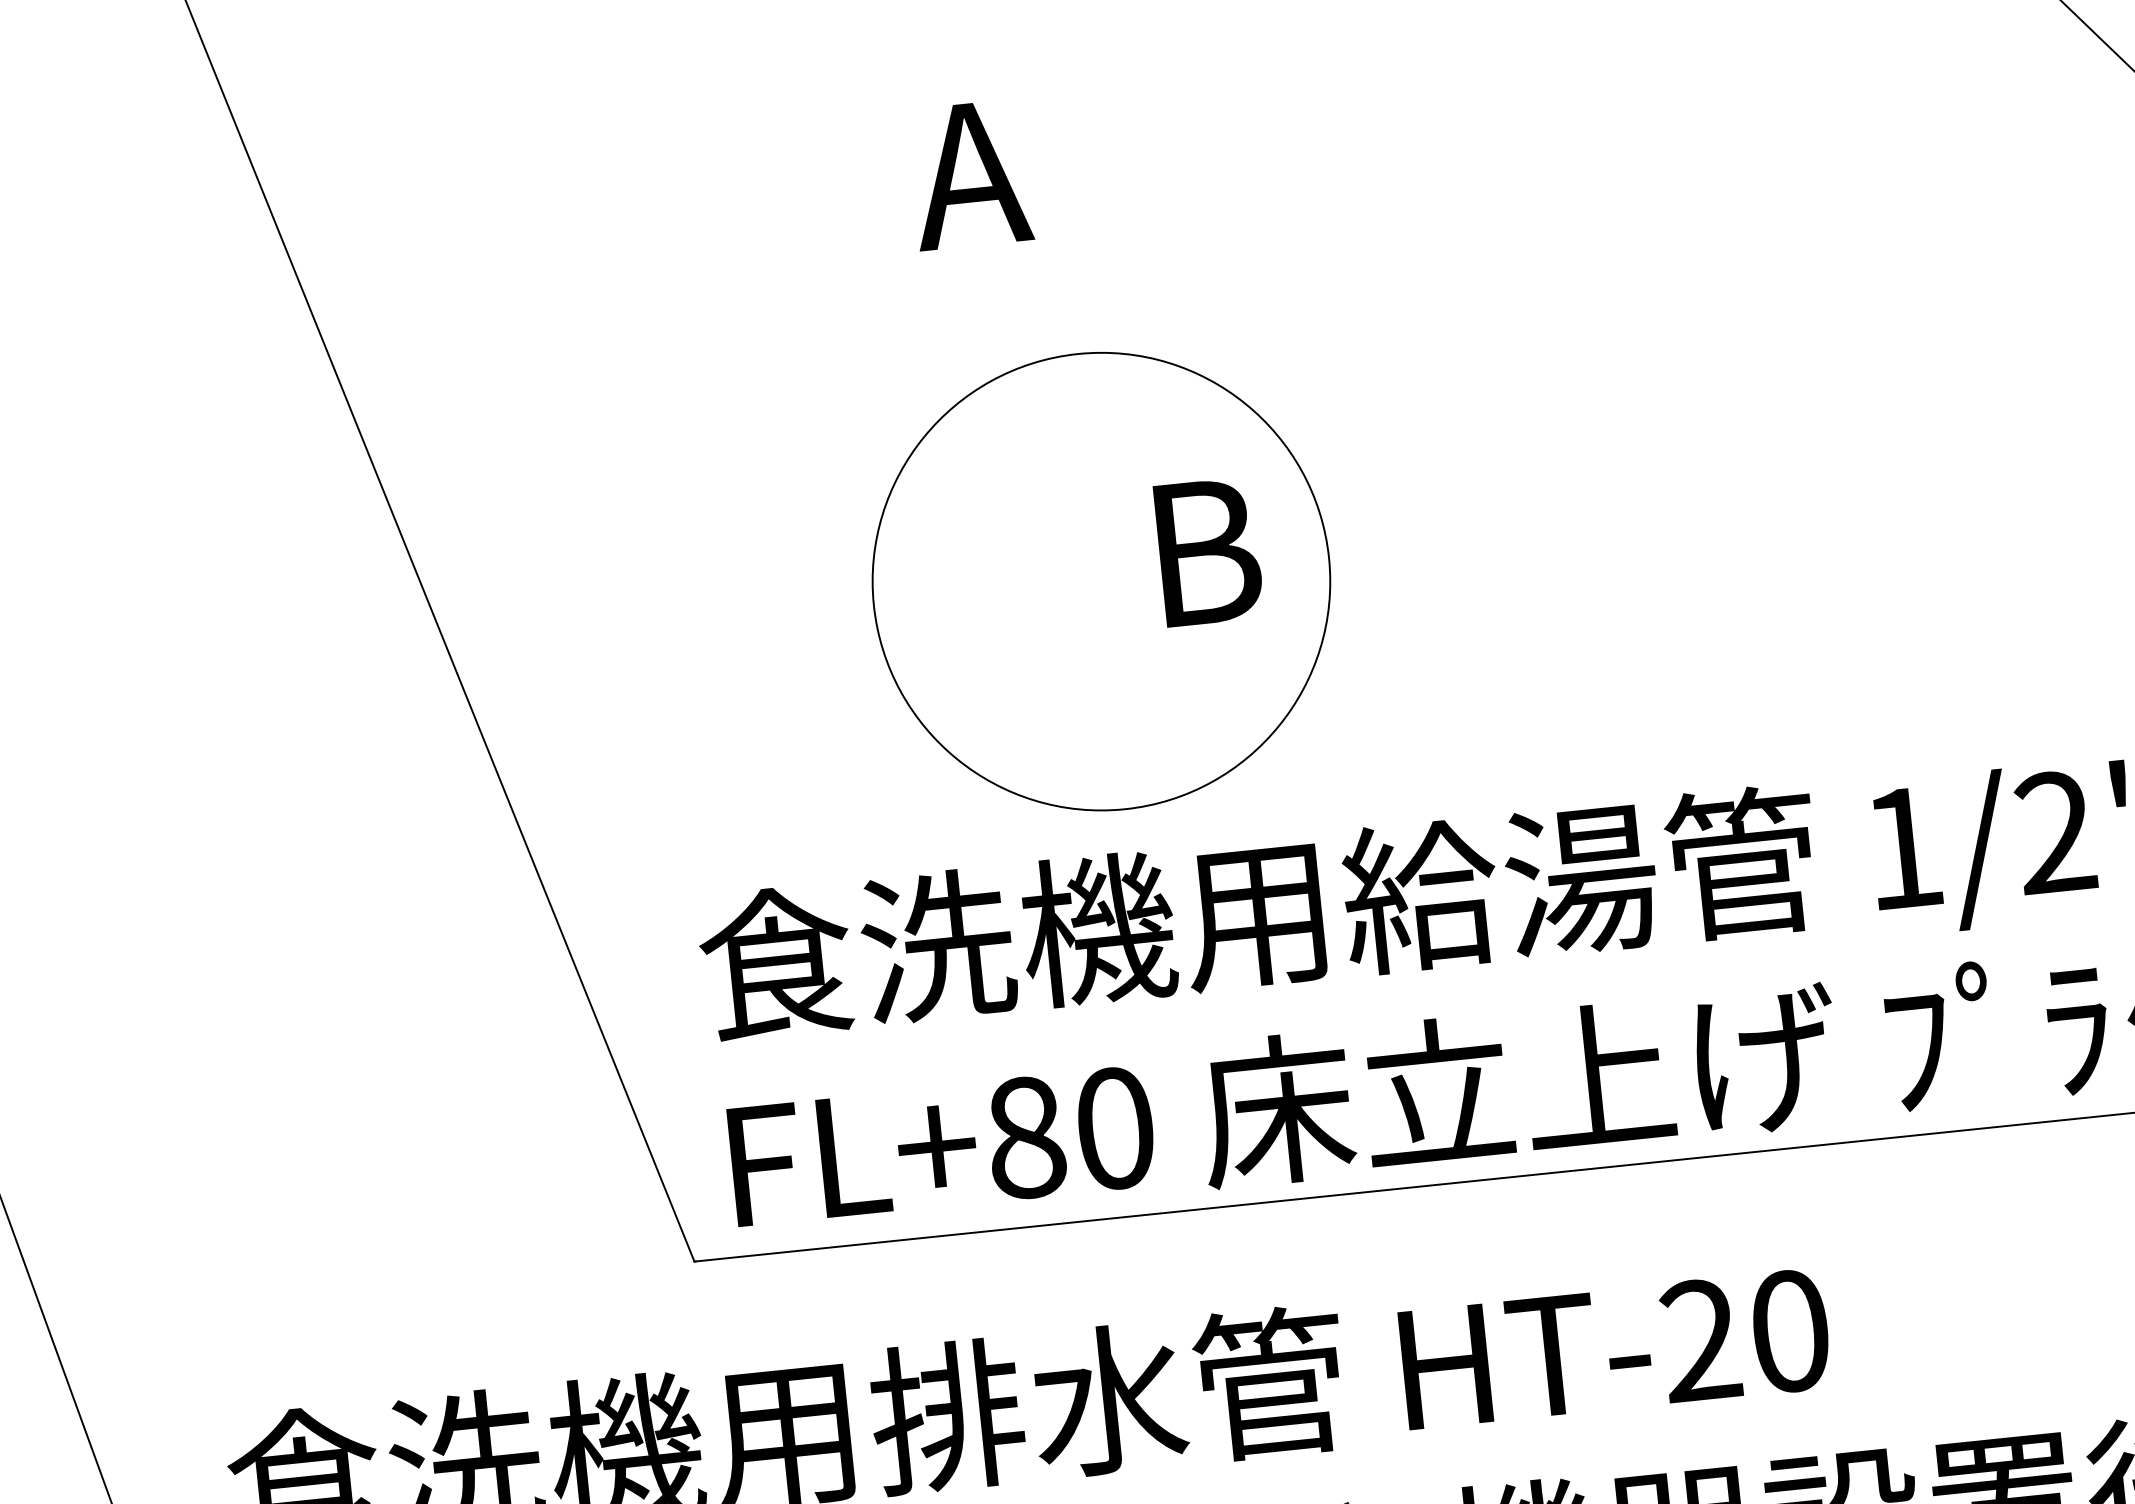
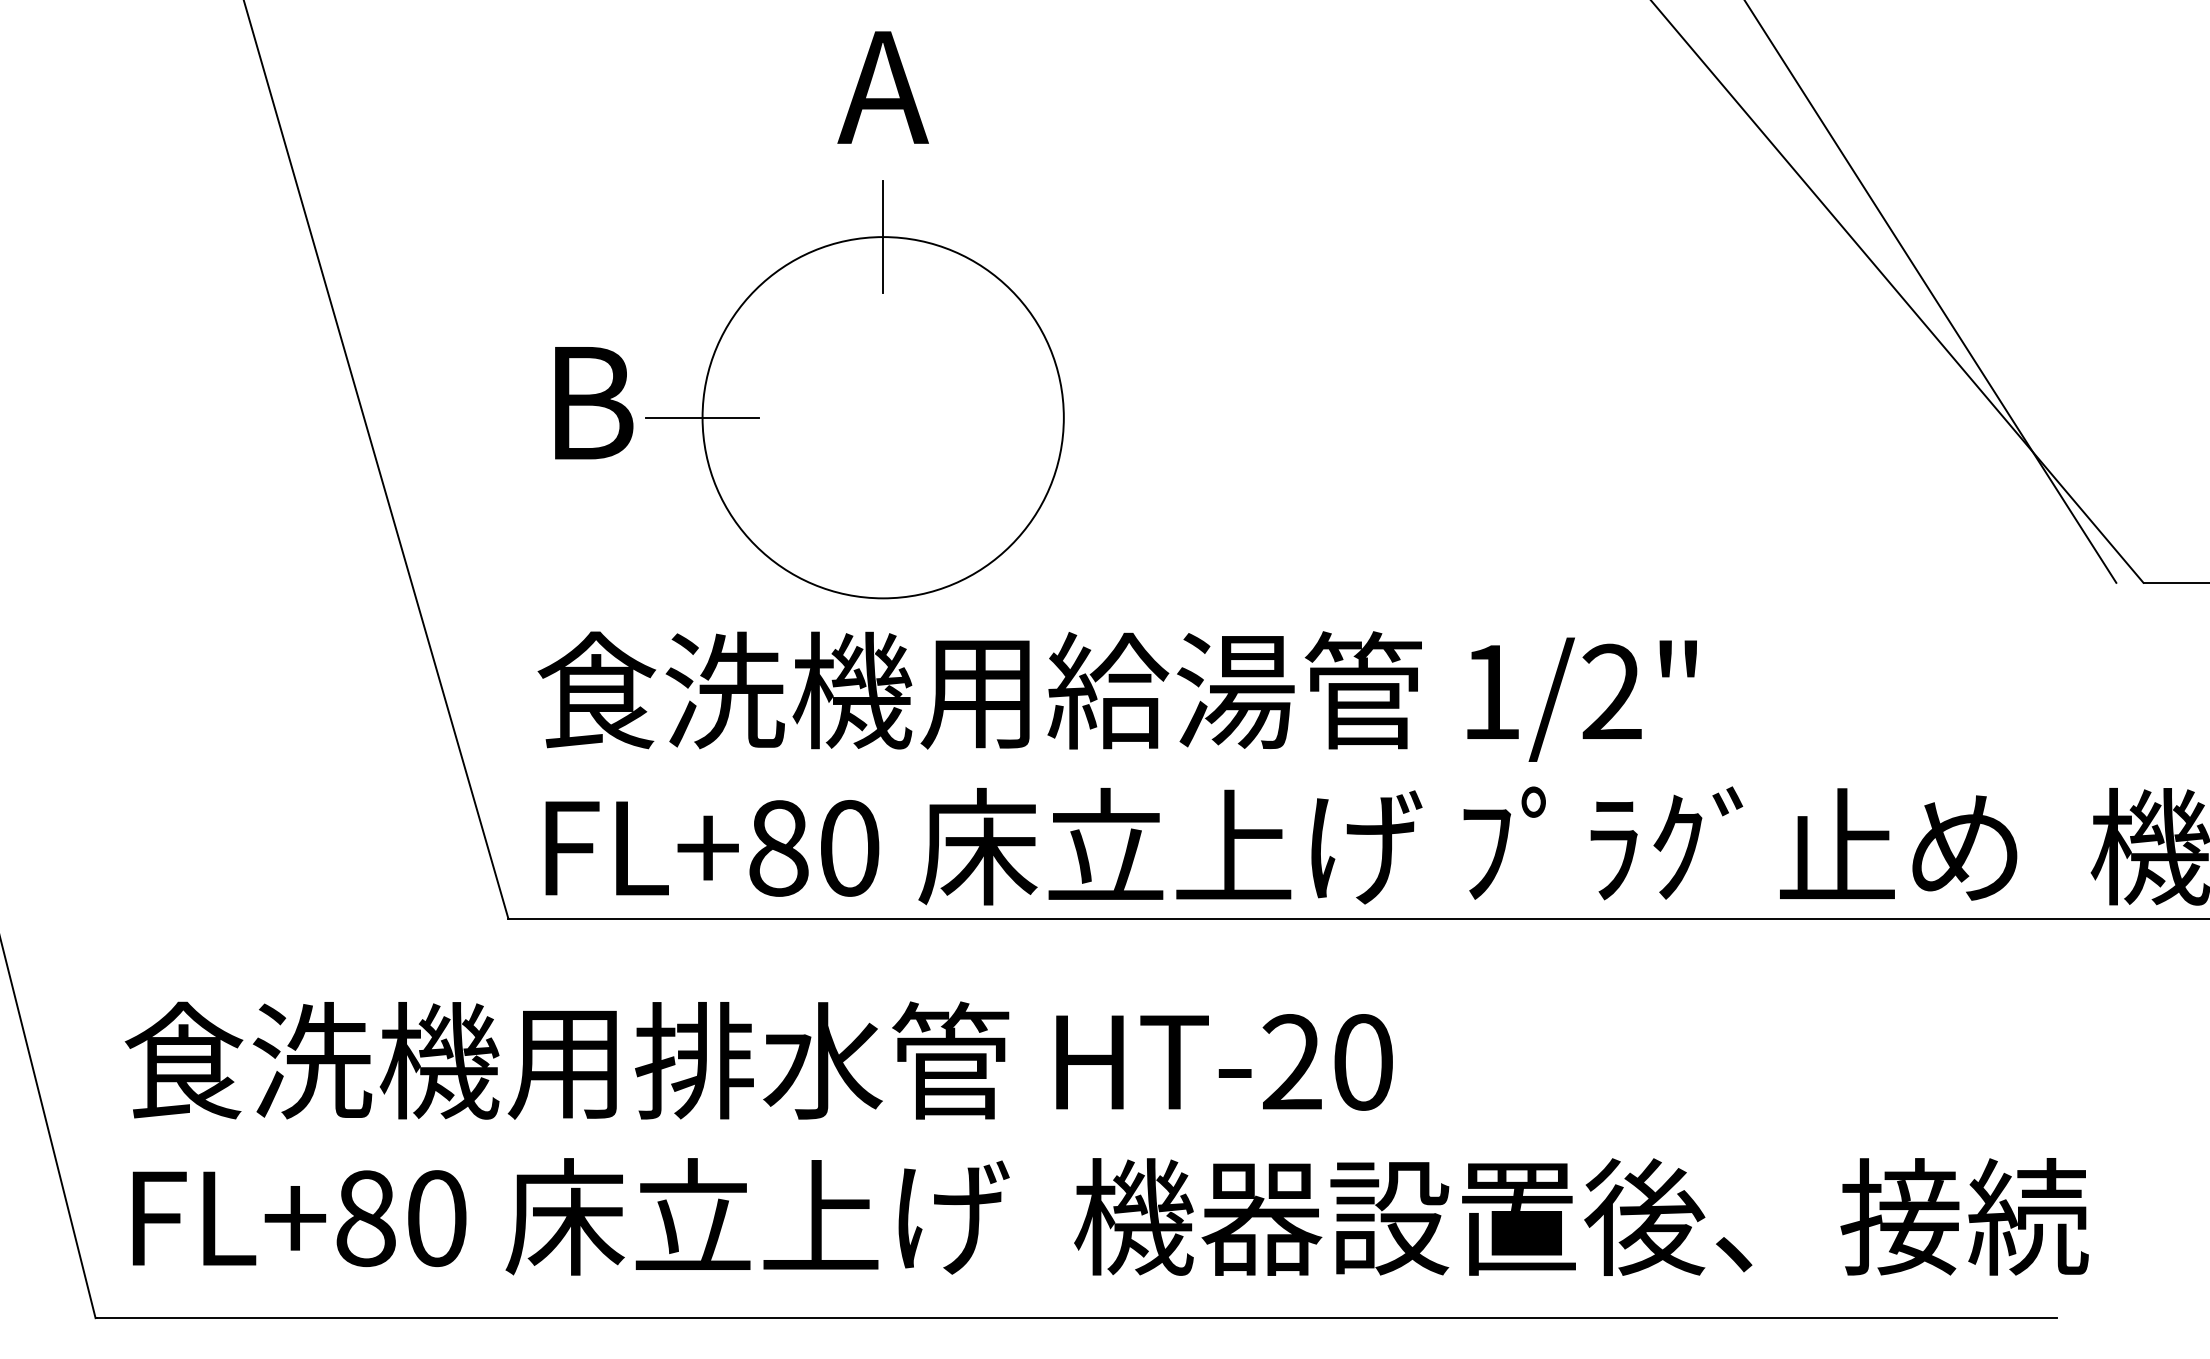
text: (969, 174) -> (882, 87), moved
line: (1078, 353) -> (883, 236), added
text: (1209, 552) -> (594, 403), moved
line: (873, 604) -> (702, 417), added

